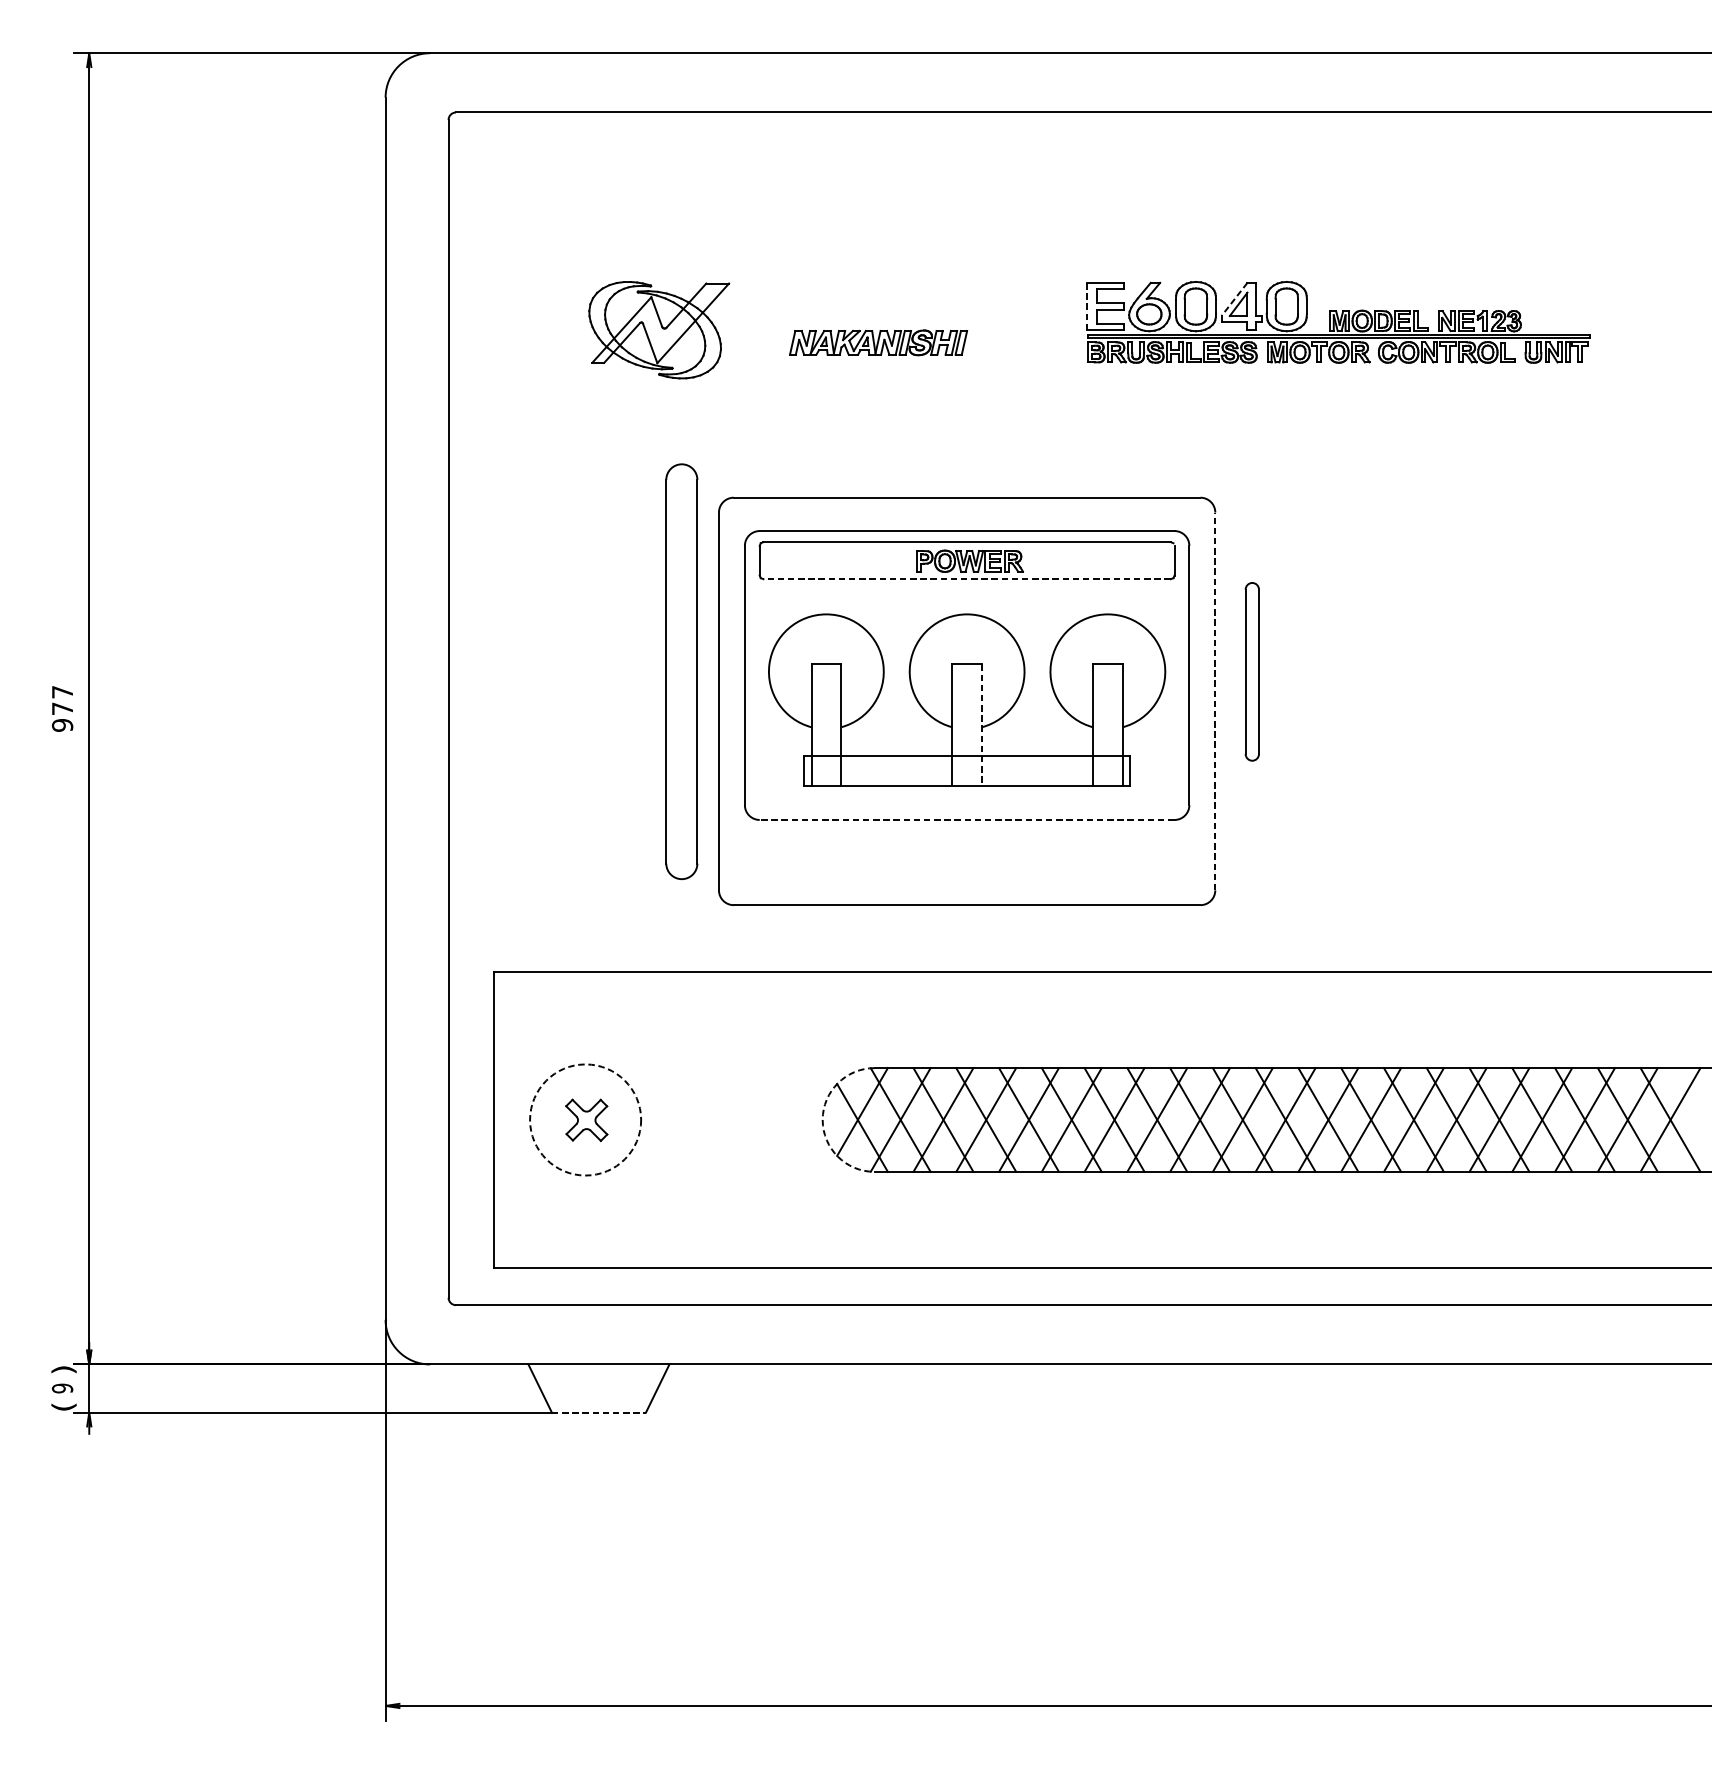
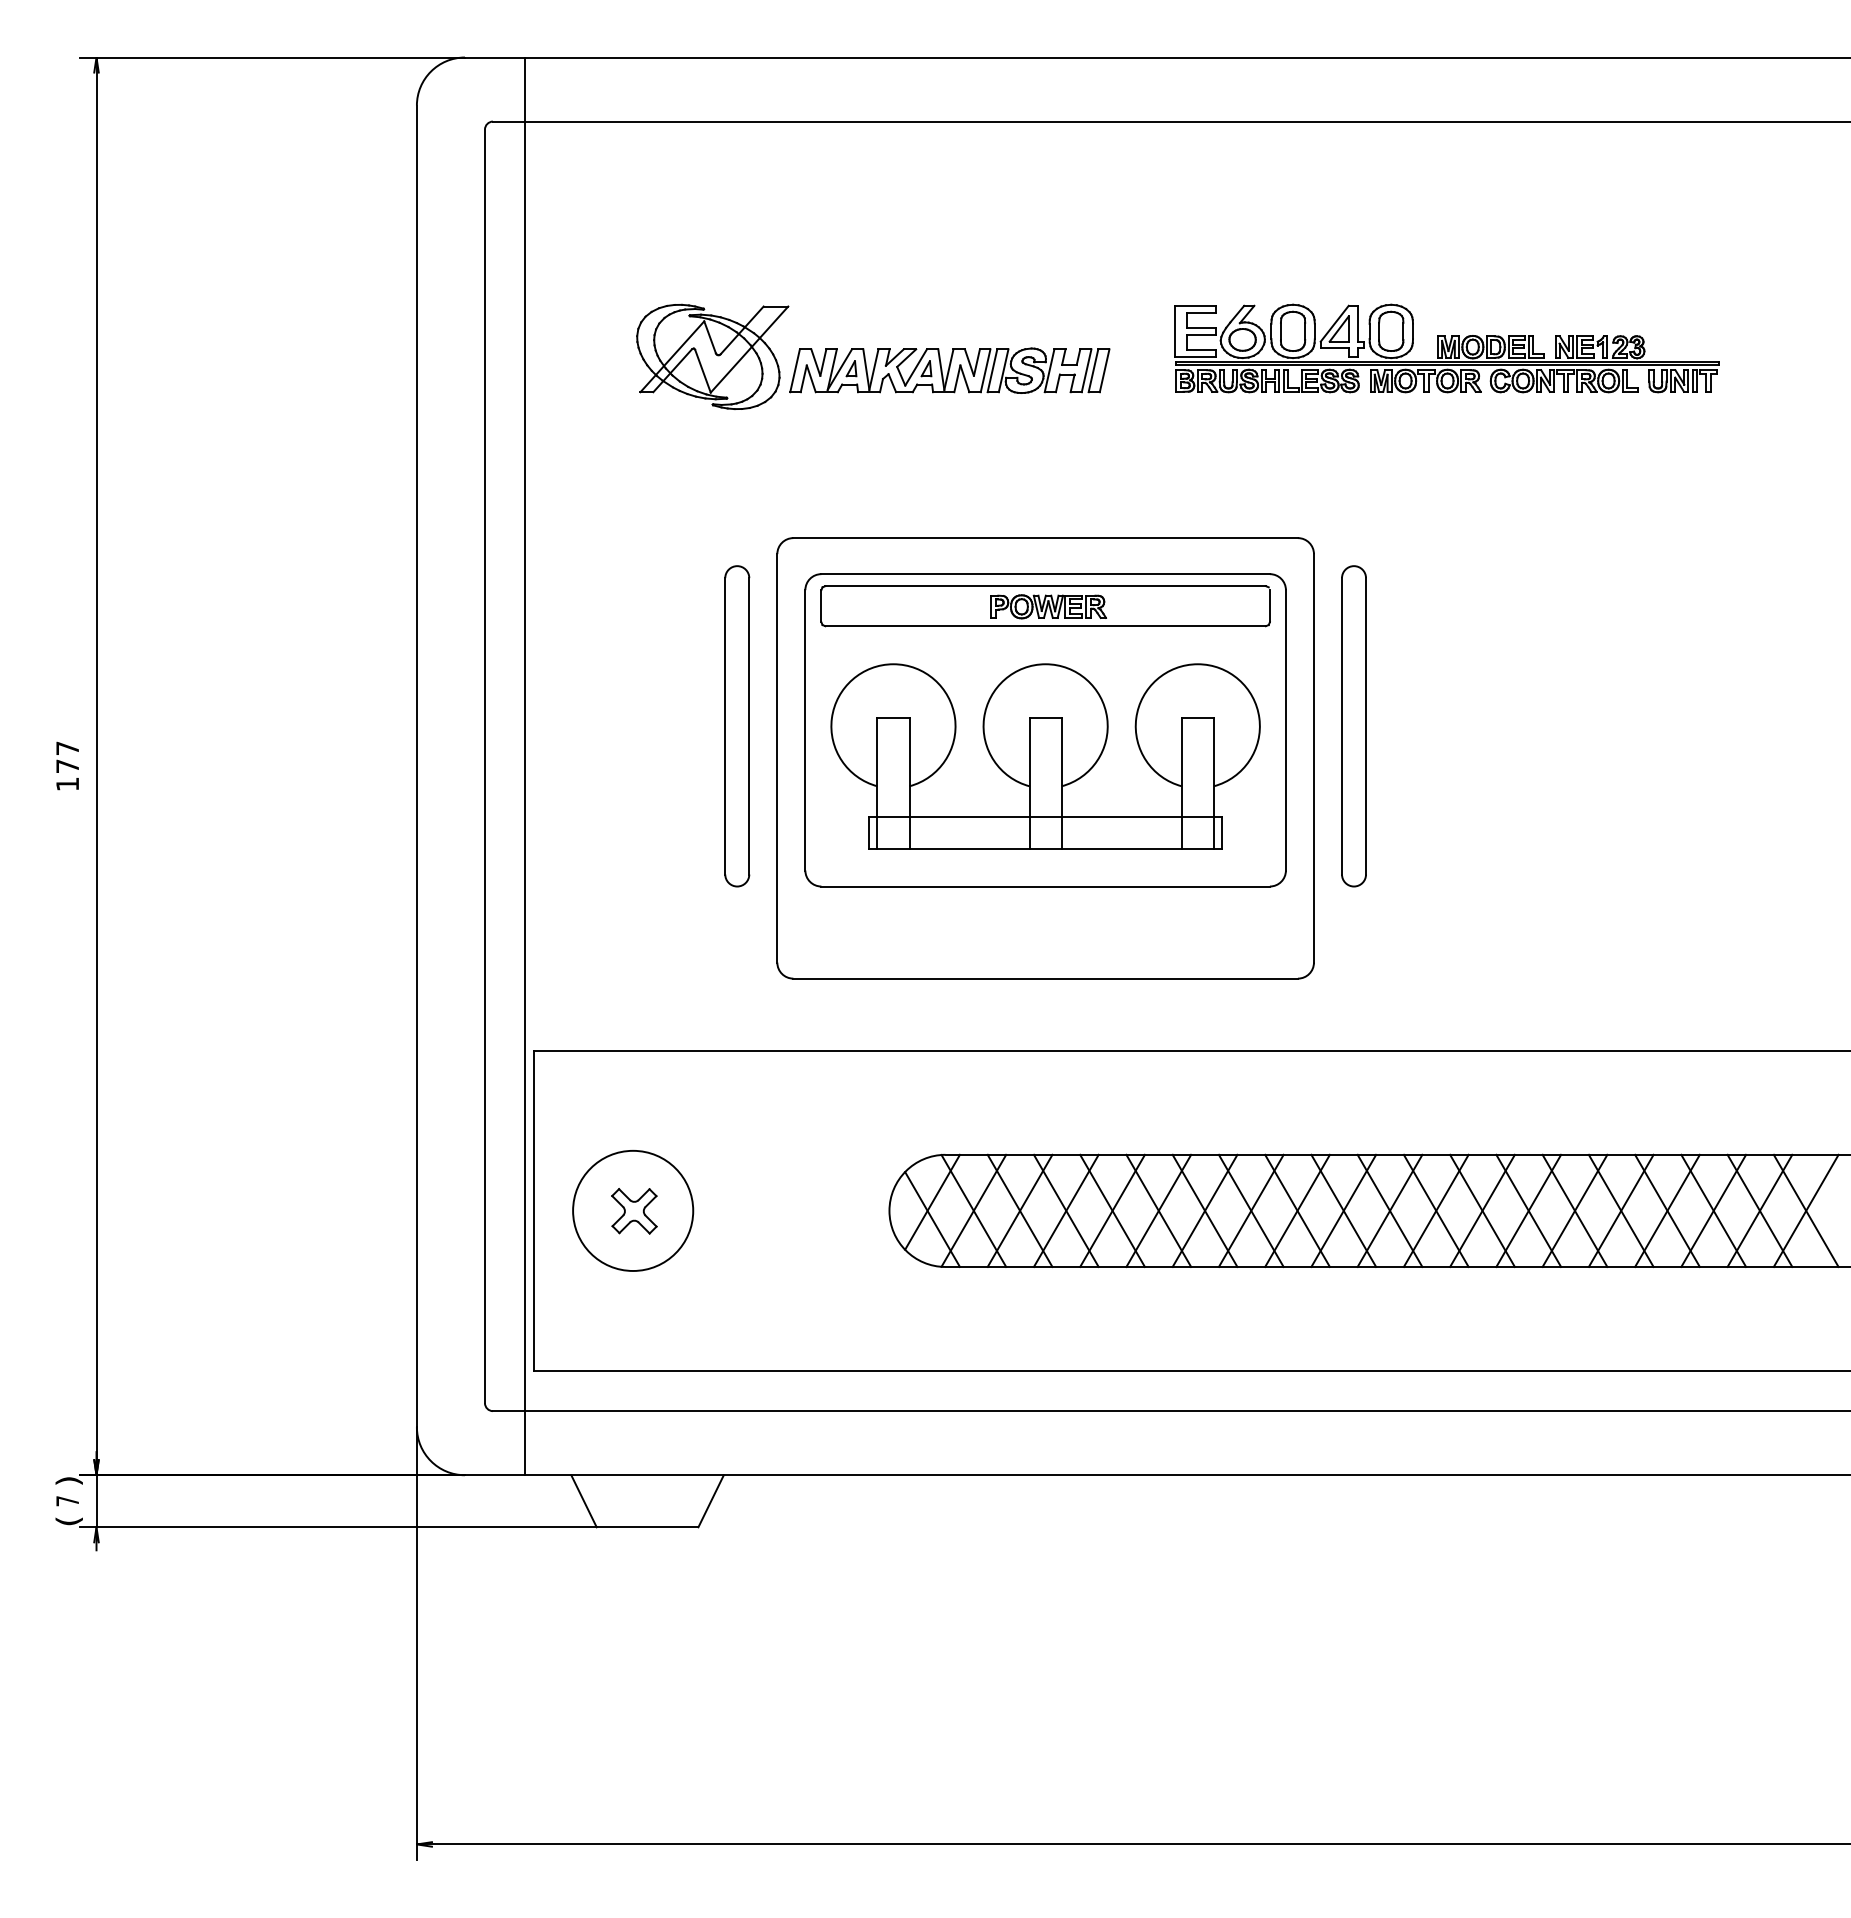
line: (1234, 299) -> (1334, 323), dashed -> solid
line: (1087, 306) -> (1175, 331), dashed -> solid
part: (878, 342) -> (949, 370), size x1.67
line: (966, 579) -> (1045, 626), dashed -> solid
part: (682, 671) -> (737, 726), size x0.71
part: (1251, 671) -> (1353, 726), size x1.67
line: (1214, 700) -> (1313, 757), dashed -> solid
line: (486, 708) -> (525, 766), added
line: (981, 724) -> (1061, 783), dashed -> solid
text: (62, 725) -> (67, 784), 977 -> 177
line: (966, 819) -> (1045, 886), dashed -> solid
circle: (585, 1119) -> (633, 1210), dashed -> solid
arc: (822, 1119) -> (889, 1210), dashed -> solid
text: (62, 1388) -> (67, 1501), 9 -> 7
line: (598, 1412) -> (647, 1527), dashed -> solid

